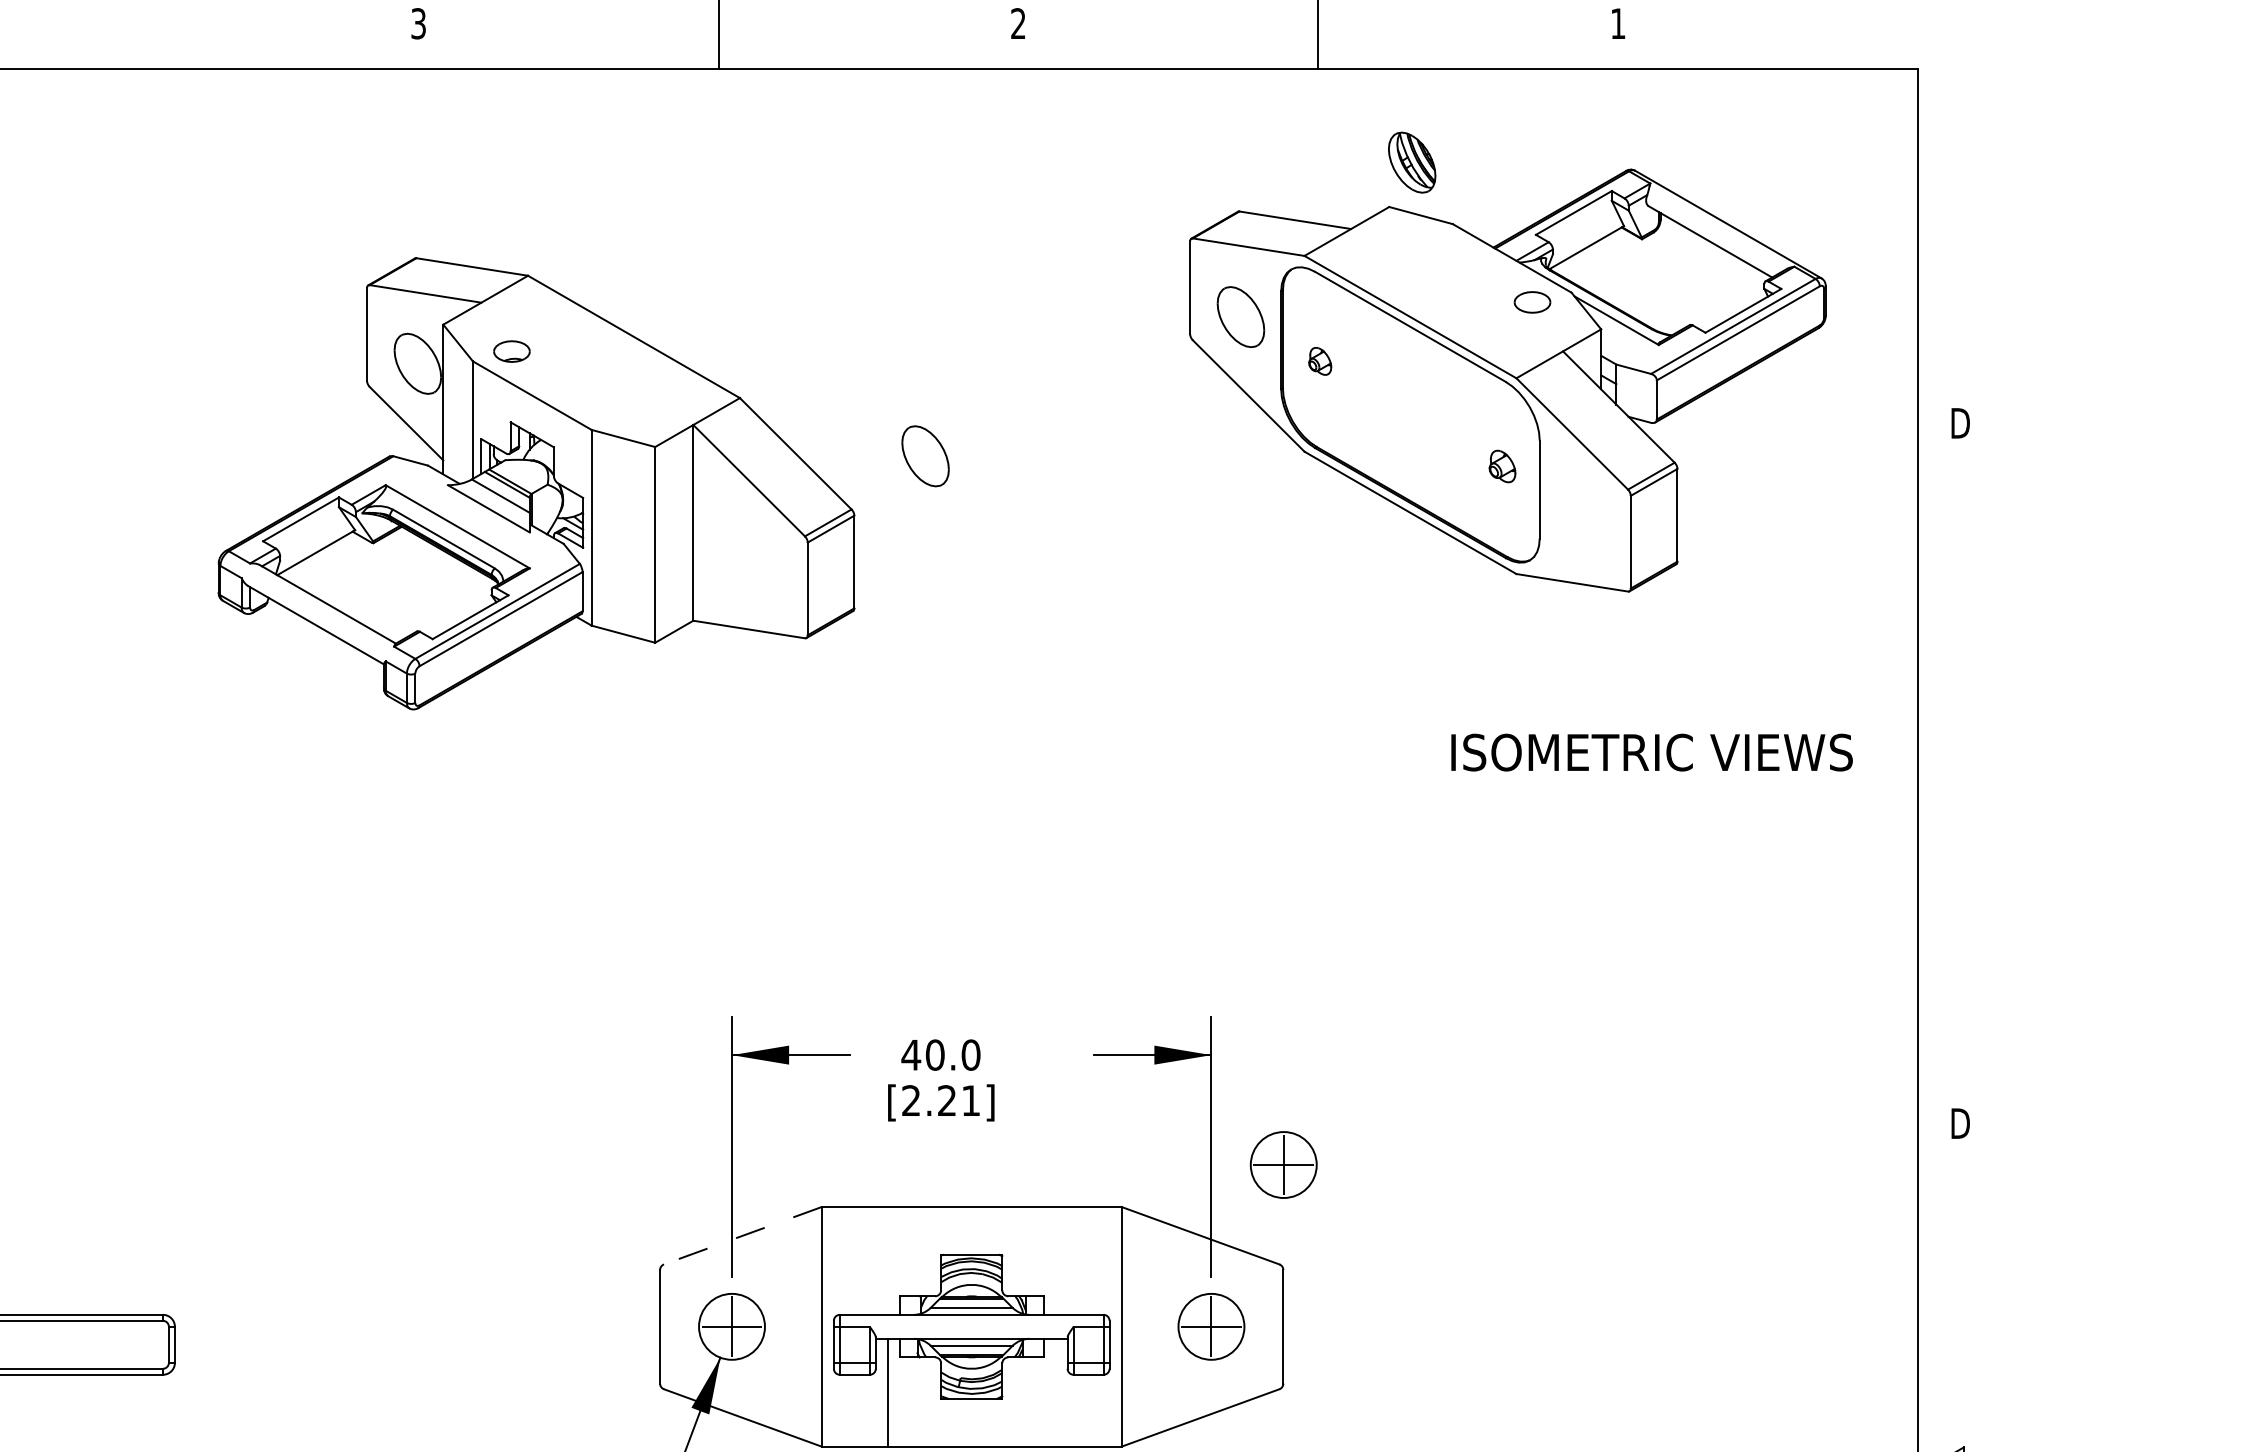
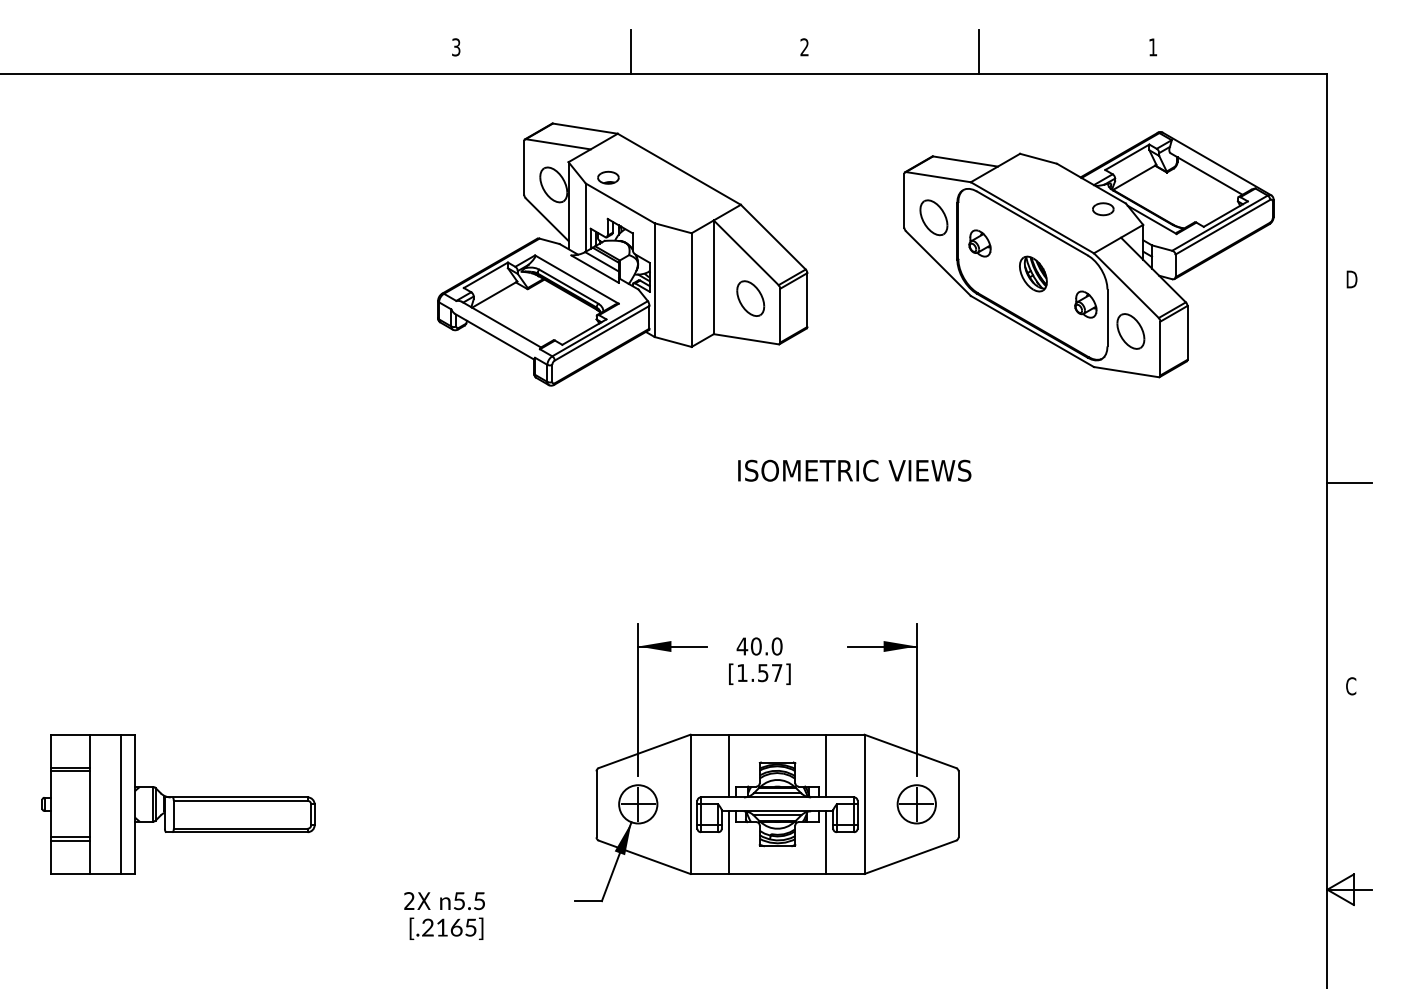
part: (1412, 161) -> (1033, 273), moved
part: (1319, 361) -> (979, 243), size x1.67
part: (1501, 466) -> (1085, 304), size x1.43
part: (536, 483) -> (622, 254), moved
part: (1579, 512) -> (1130, 331), added
text: (1651, 752) -> (854, 470), moved
line: (1956, 772) -> (1349, 482), added
text: (940, 1101) -> (759, 673), [2.21] -> [1.57]
text: (1959, 1123) -> (1351, 686), D -> C
part: (1283, 1165) -> (958, 710), removed
line: (742, 1235) -> (644, 751), dashed -> solid
line: (887, 1259) -> (728, 765), added
line: (1056, 1259) -> (826, 765), added
line: (1056, 1392) -> (826, 842), added

